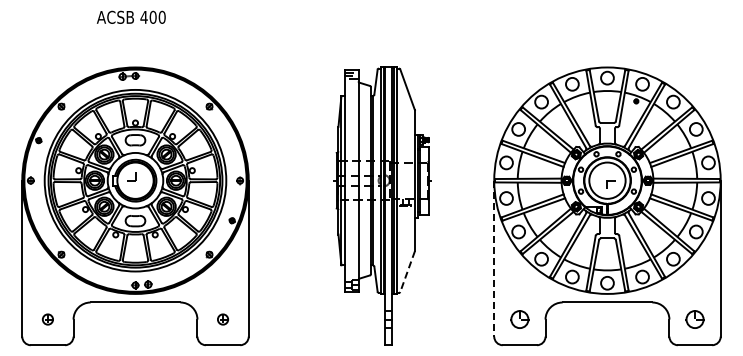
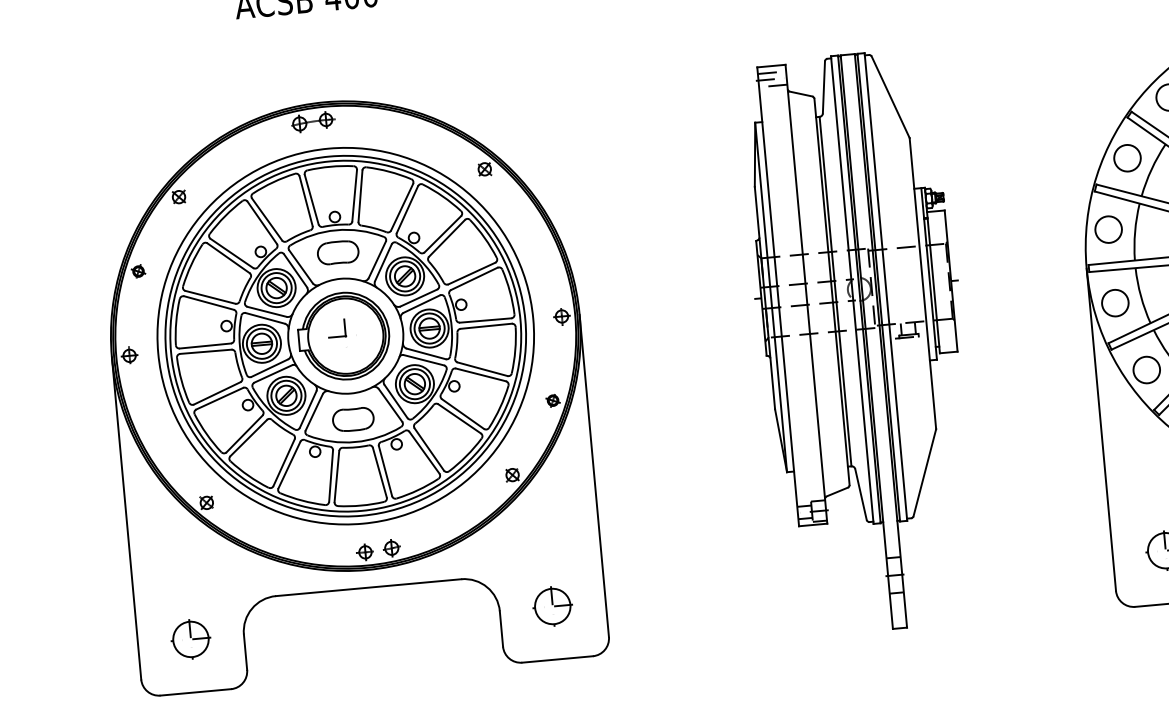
line: (494, 258) -> (1101, 429), dashed -> solid
line: (407, 271) -> (924, 472), dashed -> solid
part: (47, 319) -> (190, 639), size x1.67
part: (222, 319) -> (551, 606), size x1.67

